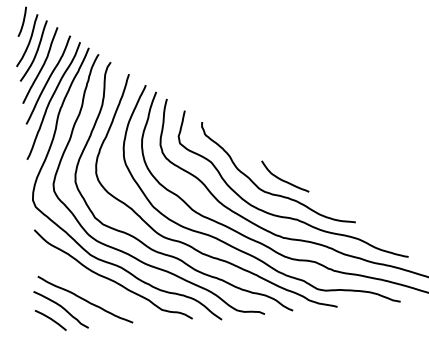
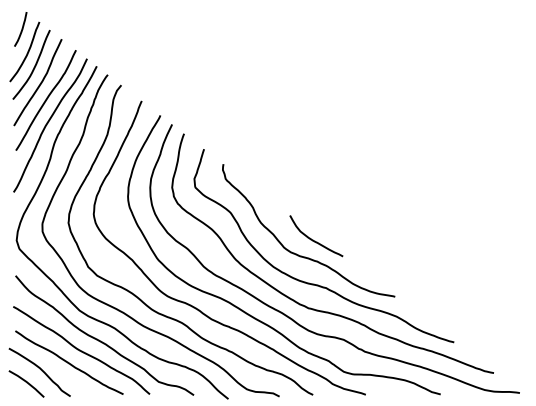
curve: (94, 288) -> (81, 350), added

